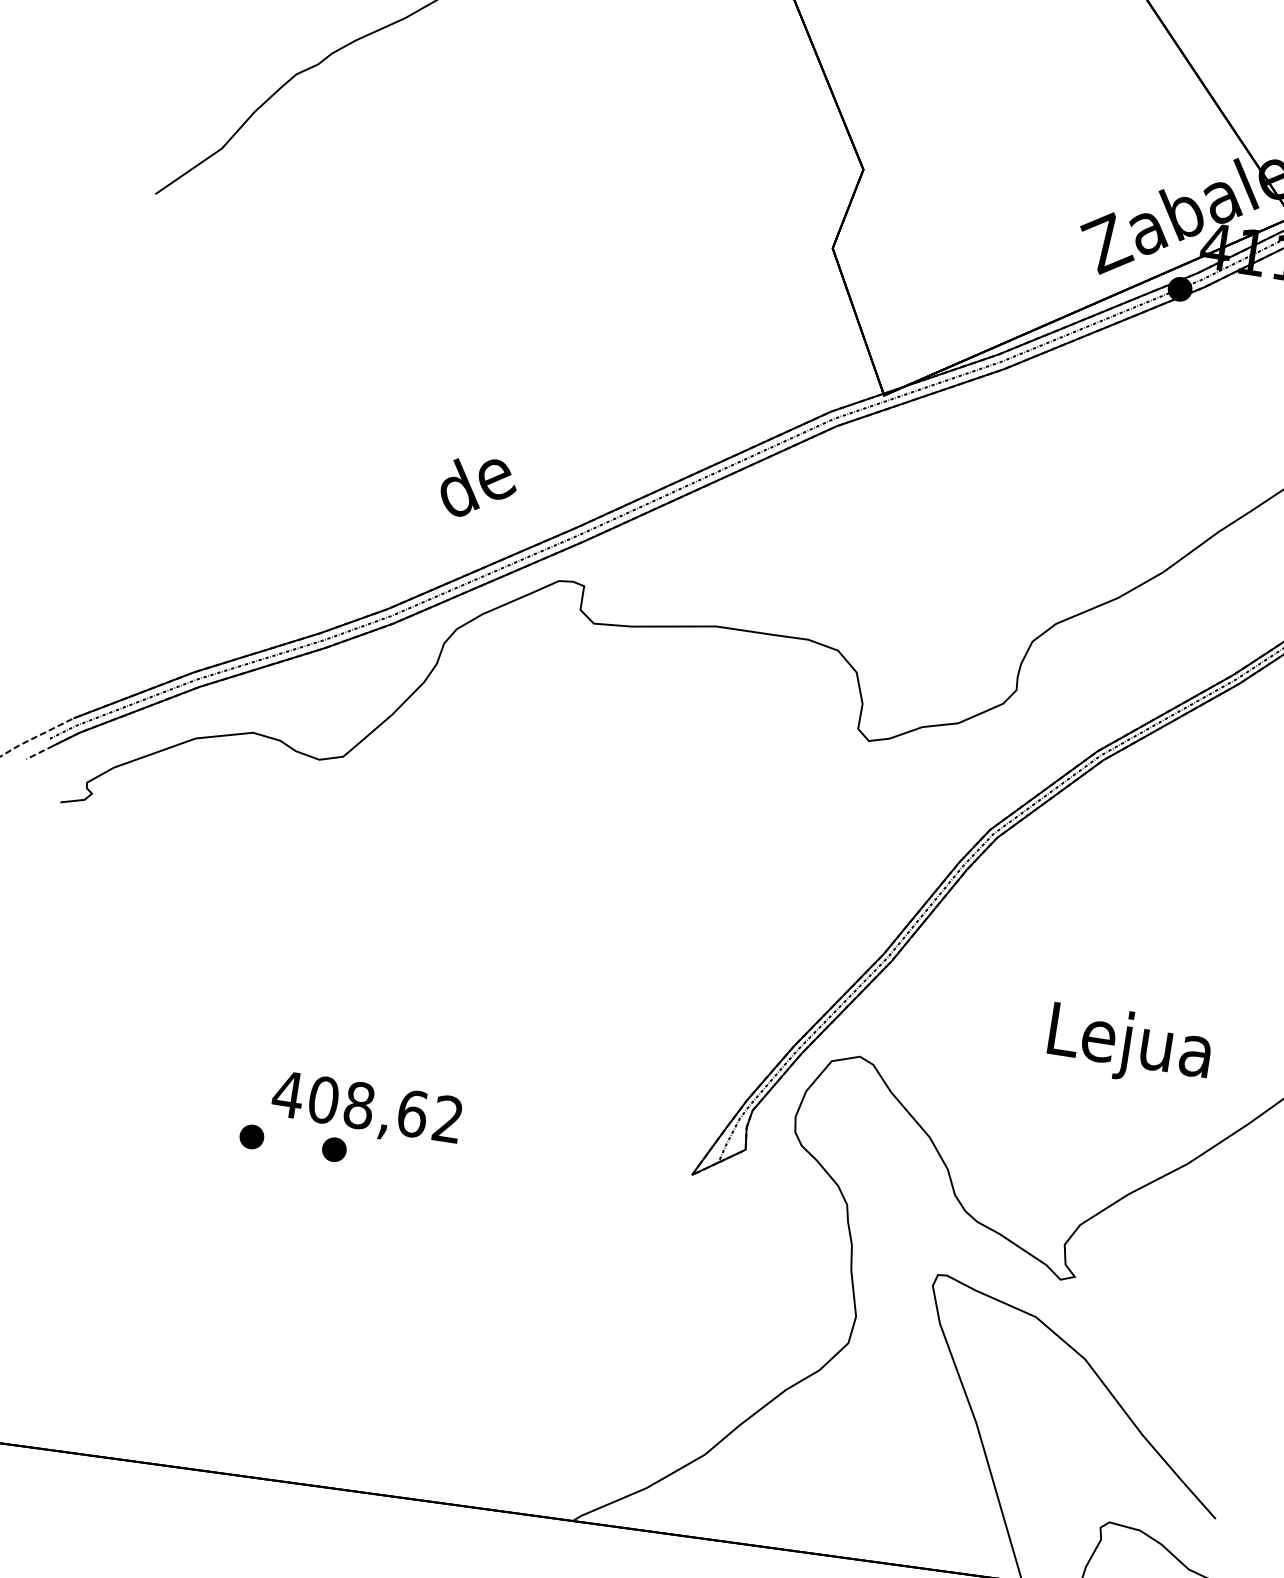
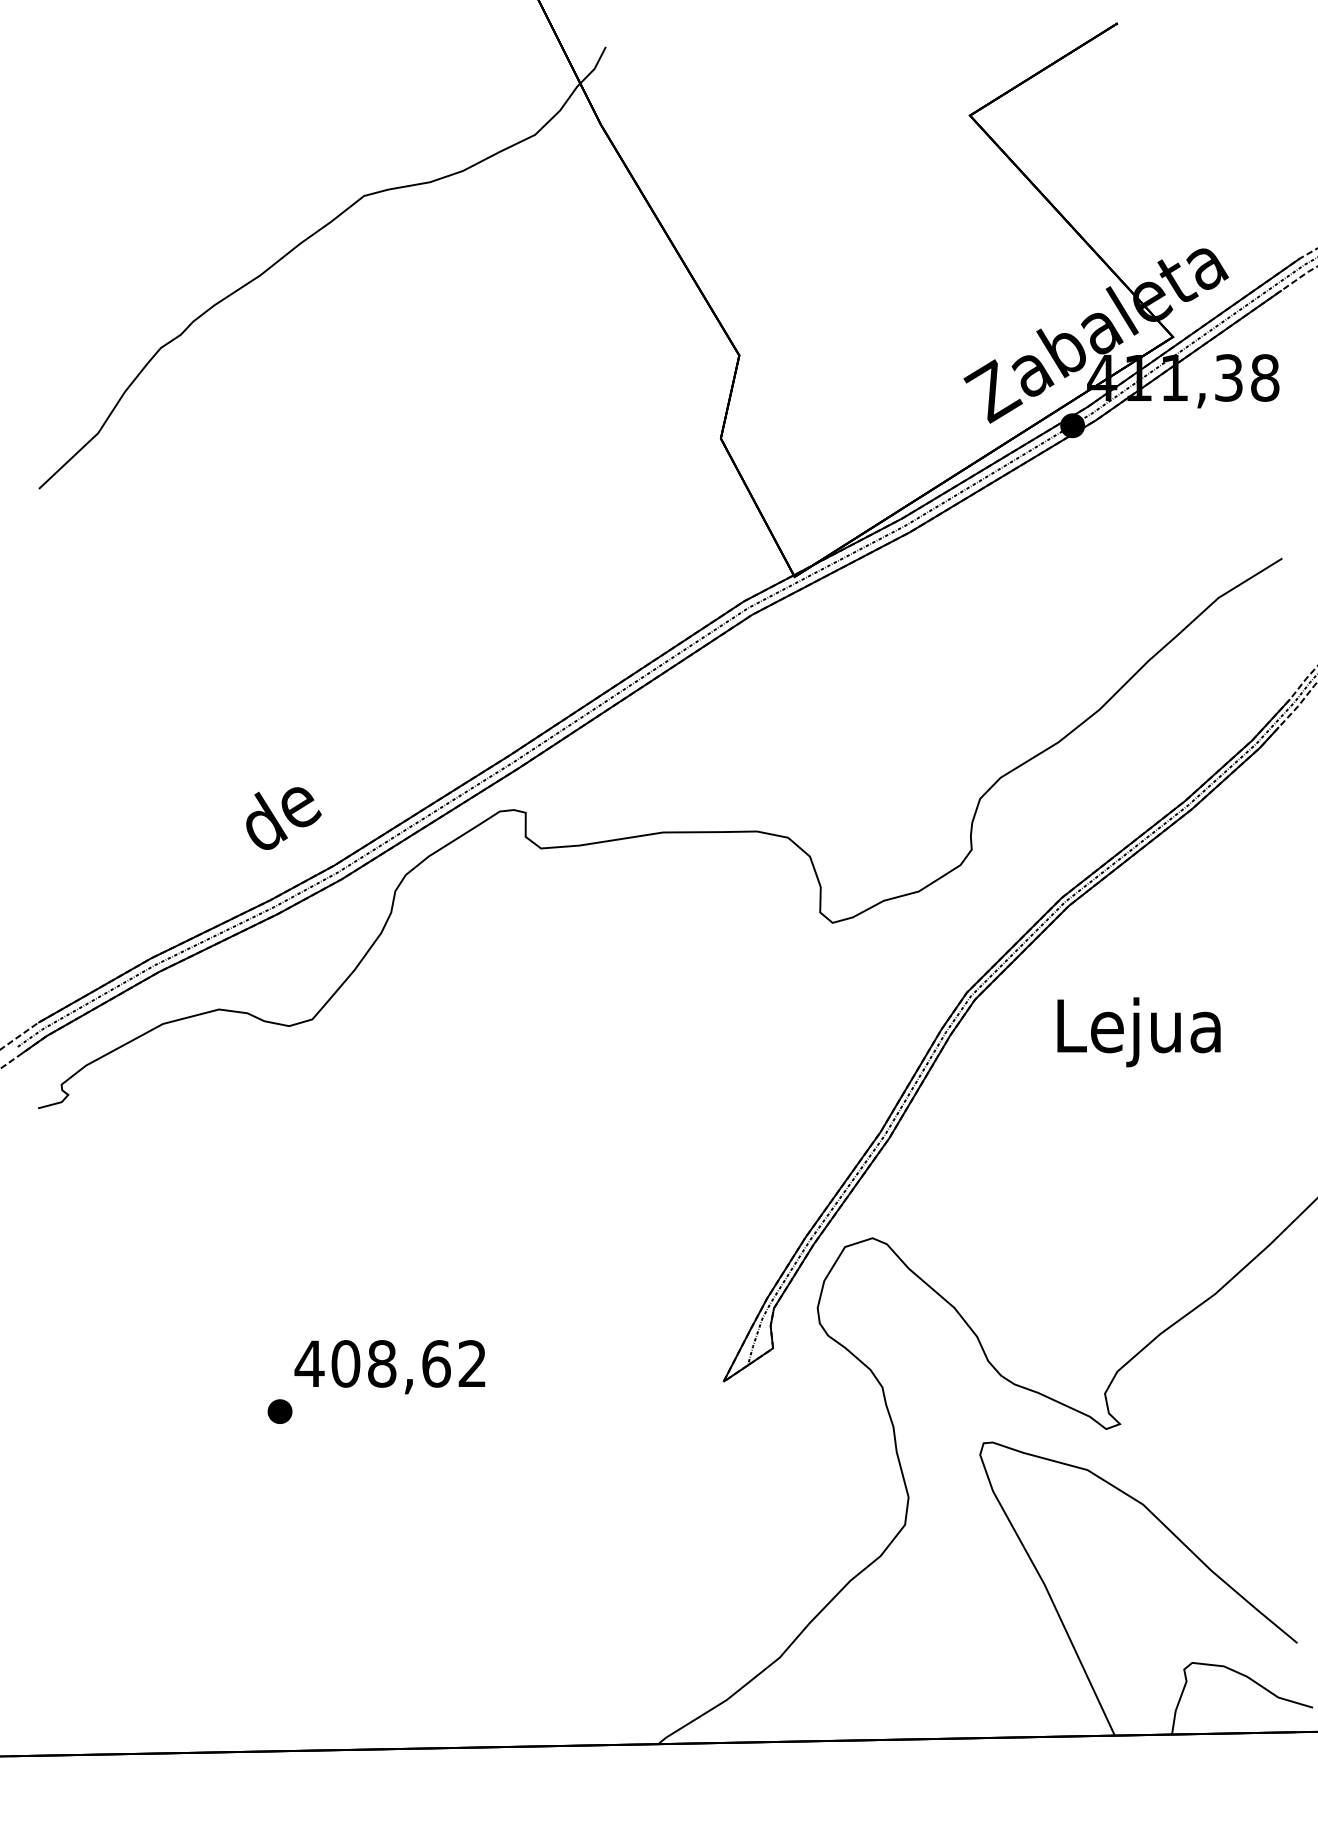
text: (478, 488) -> (283, 818), moved
text: (1129, 1046) -> (1138, 1032), moved
part: (333, 1149) -> (363, 1411), removed

